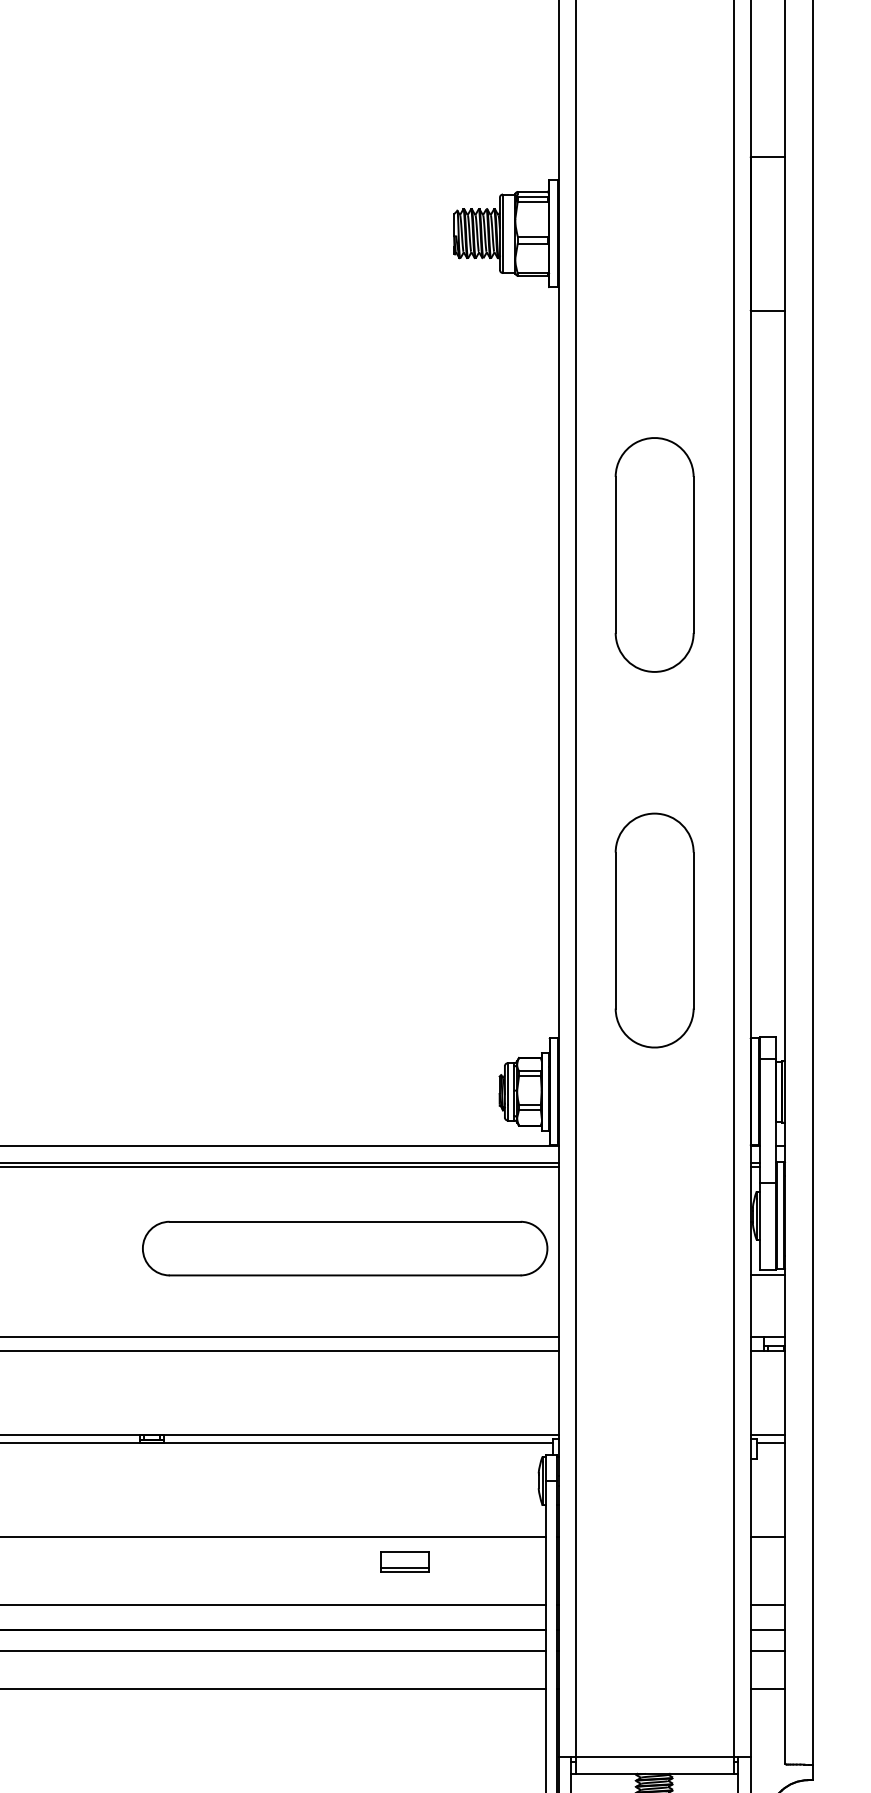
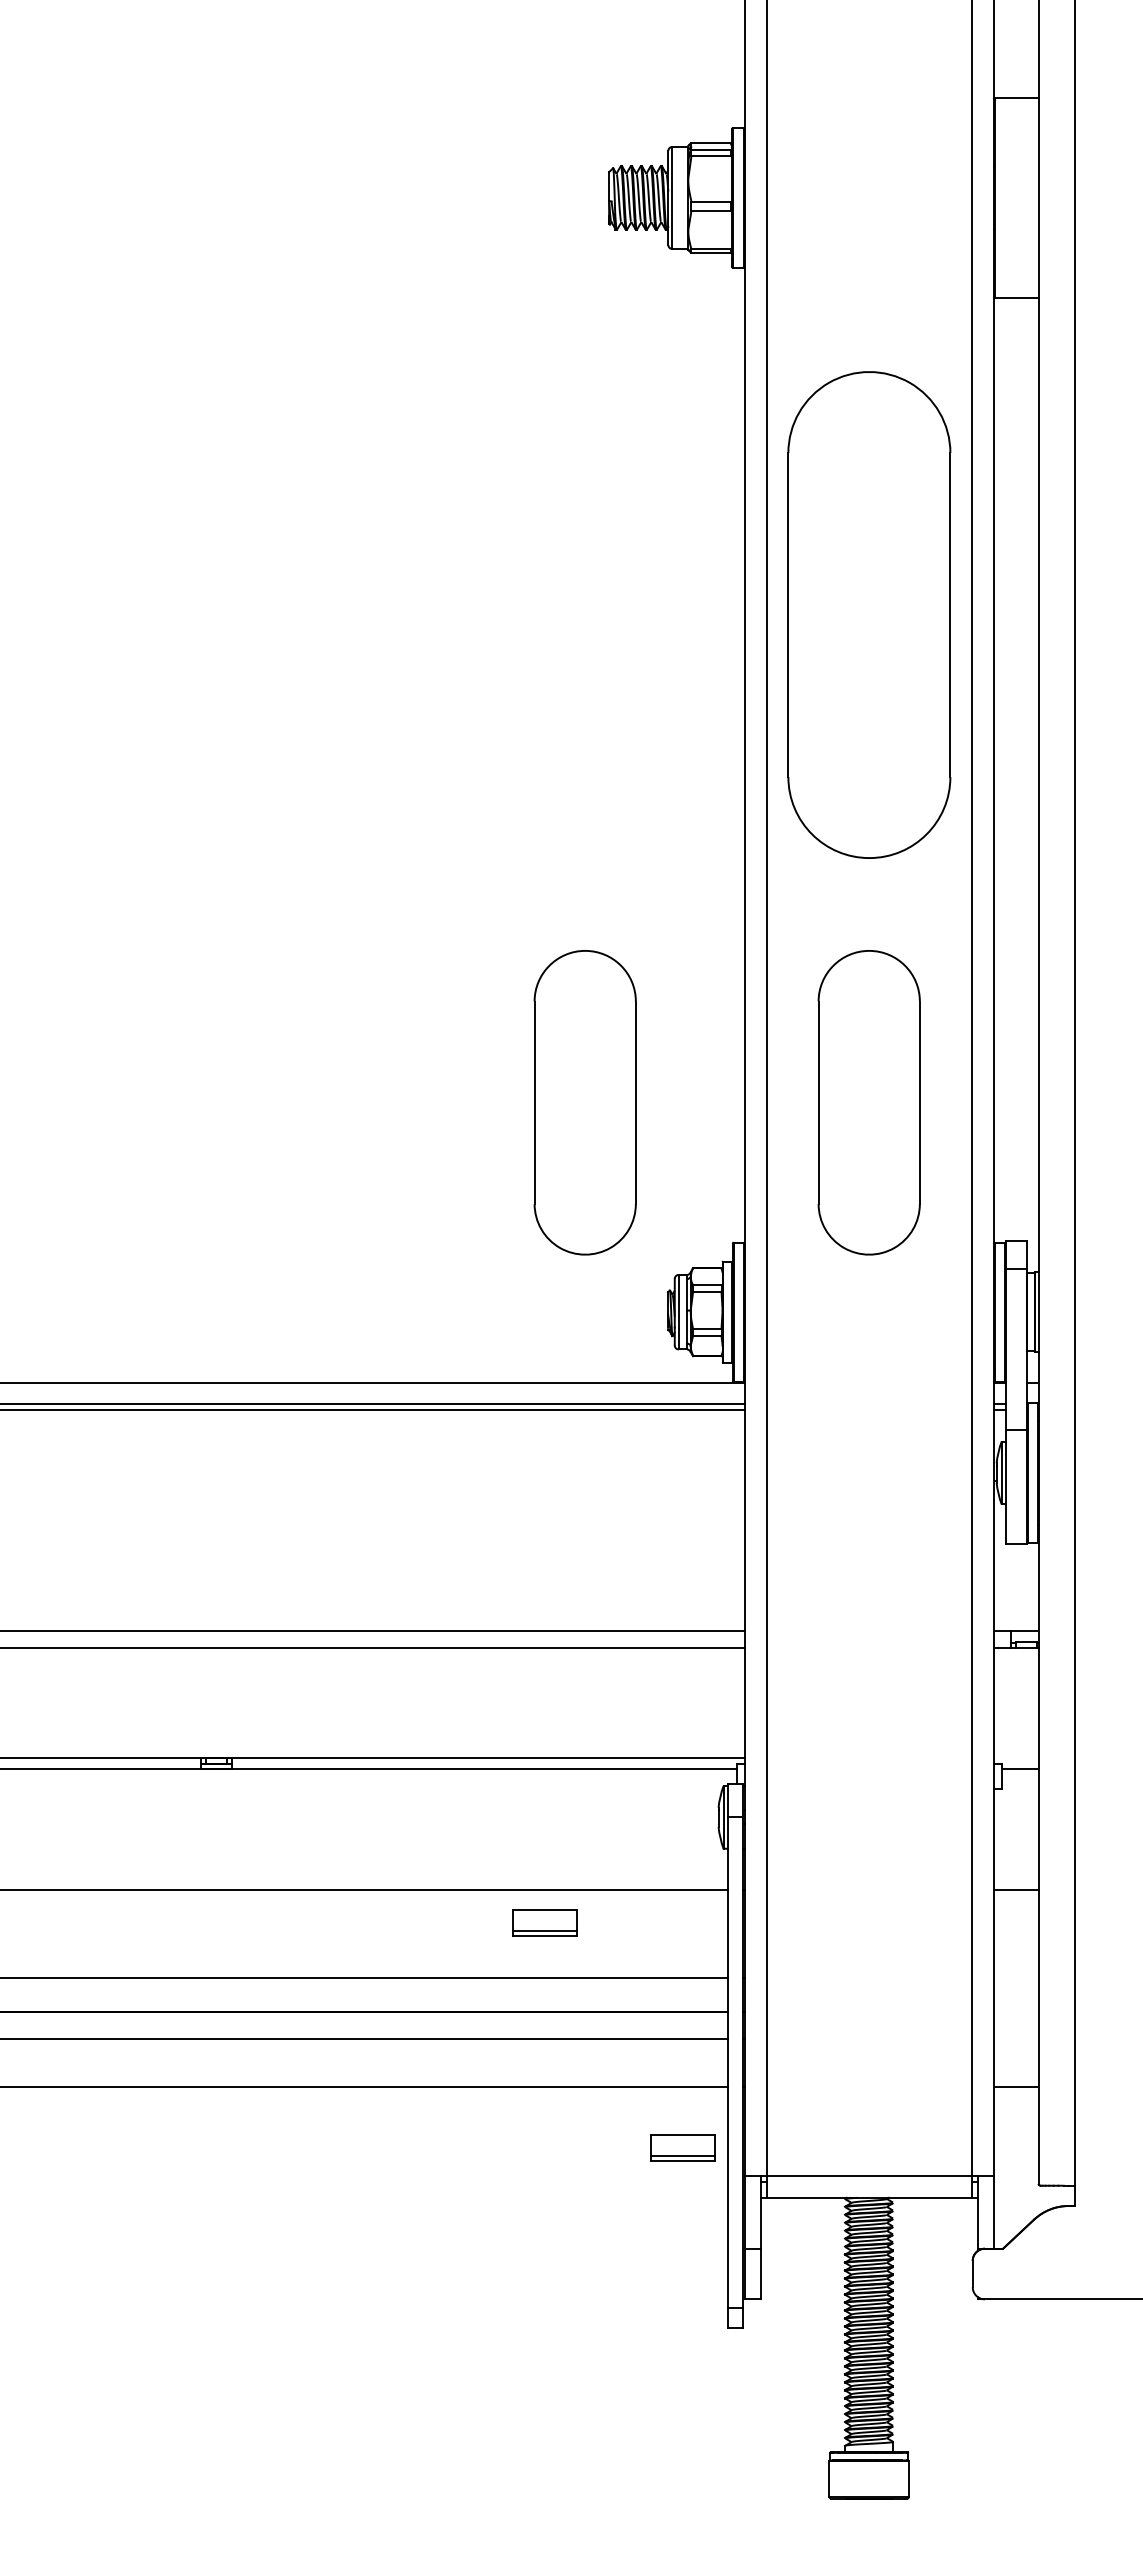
part: (654, 554) -> (868, 614), size x1.6
part: (435, 930) -> (584, 1102), added
part: (344, 1248) -> (466, 1515), removed
line: (767, 1275) -> (1015, 1550), removed
line: (767, 1434) -> (1015, 1757), removed
line: (767, 1604) -> (1015, 1978), removed
line: (767, 1630) -> (1015, 2011), removed
line: (767, 1651) -> (1015, 2038), removed
part: (510, 1735) -> (682, 2147), added

